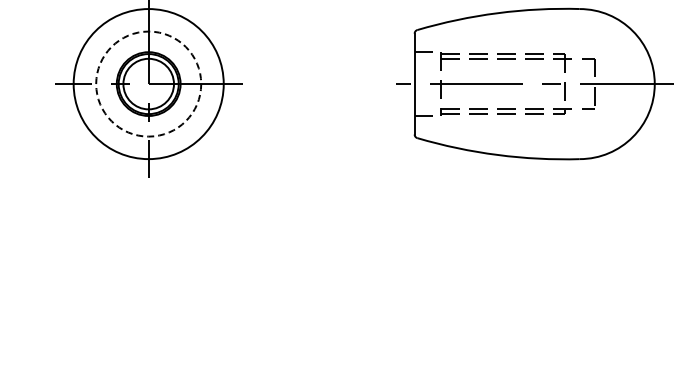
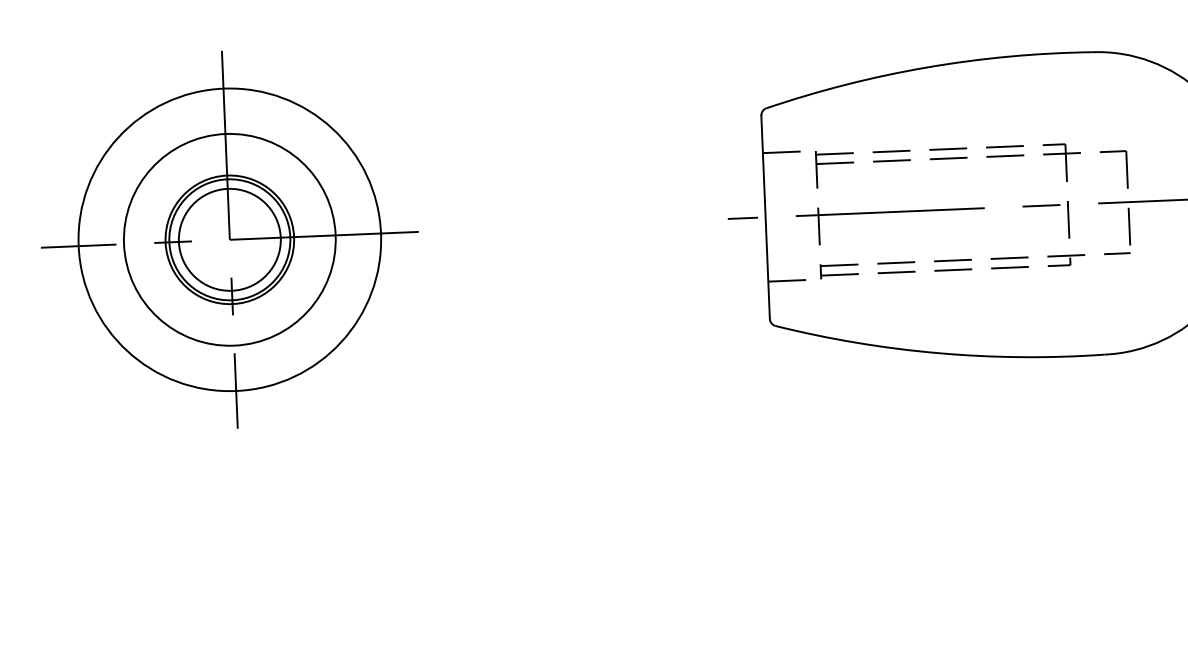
circle: (148, 83) -> (229, 238), dashed -> solid

